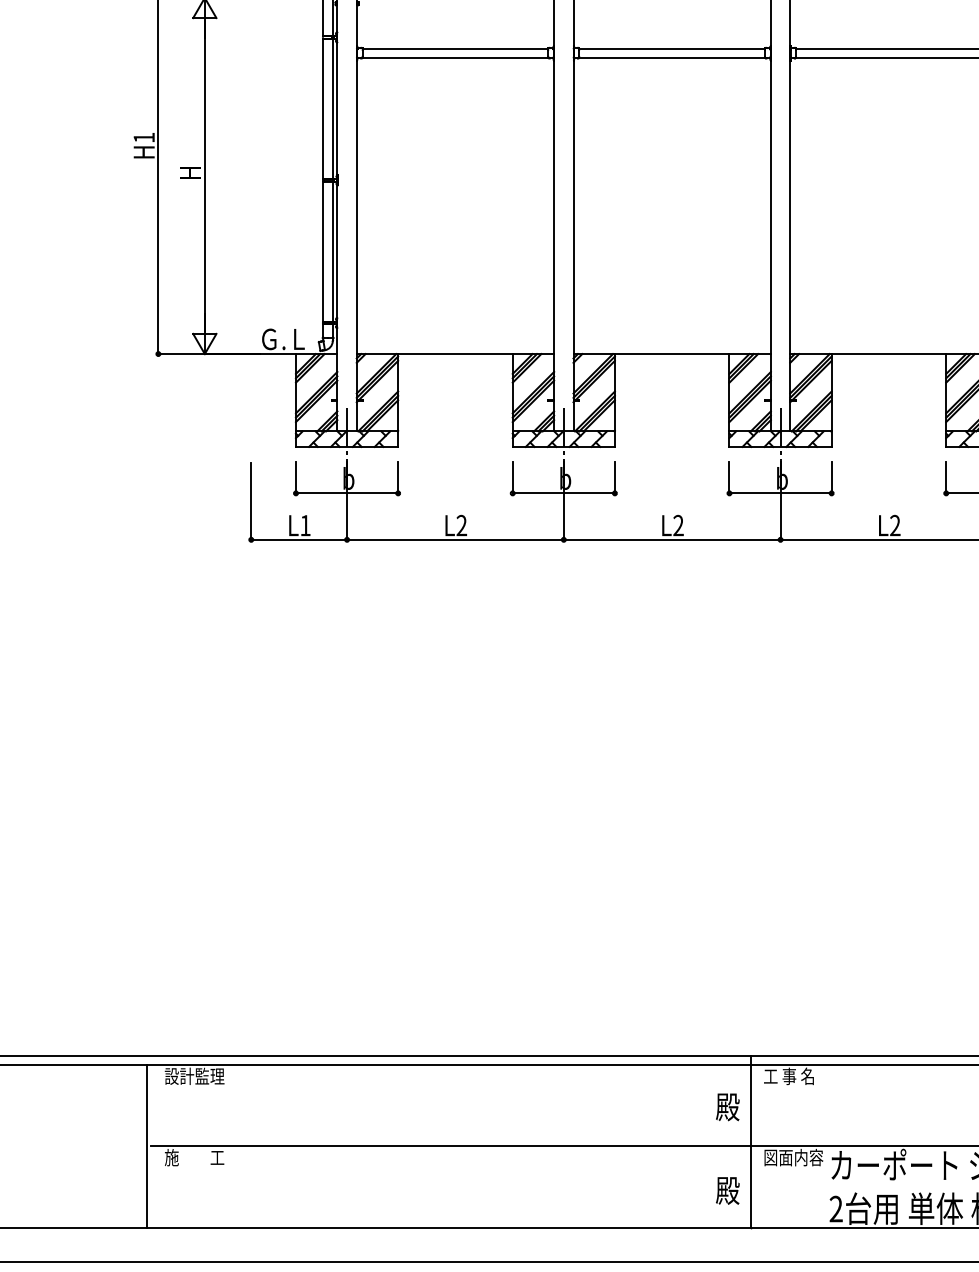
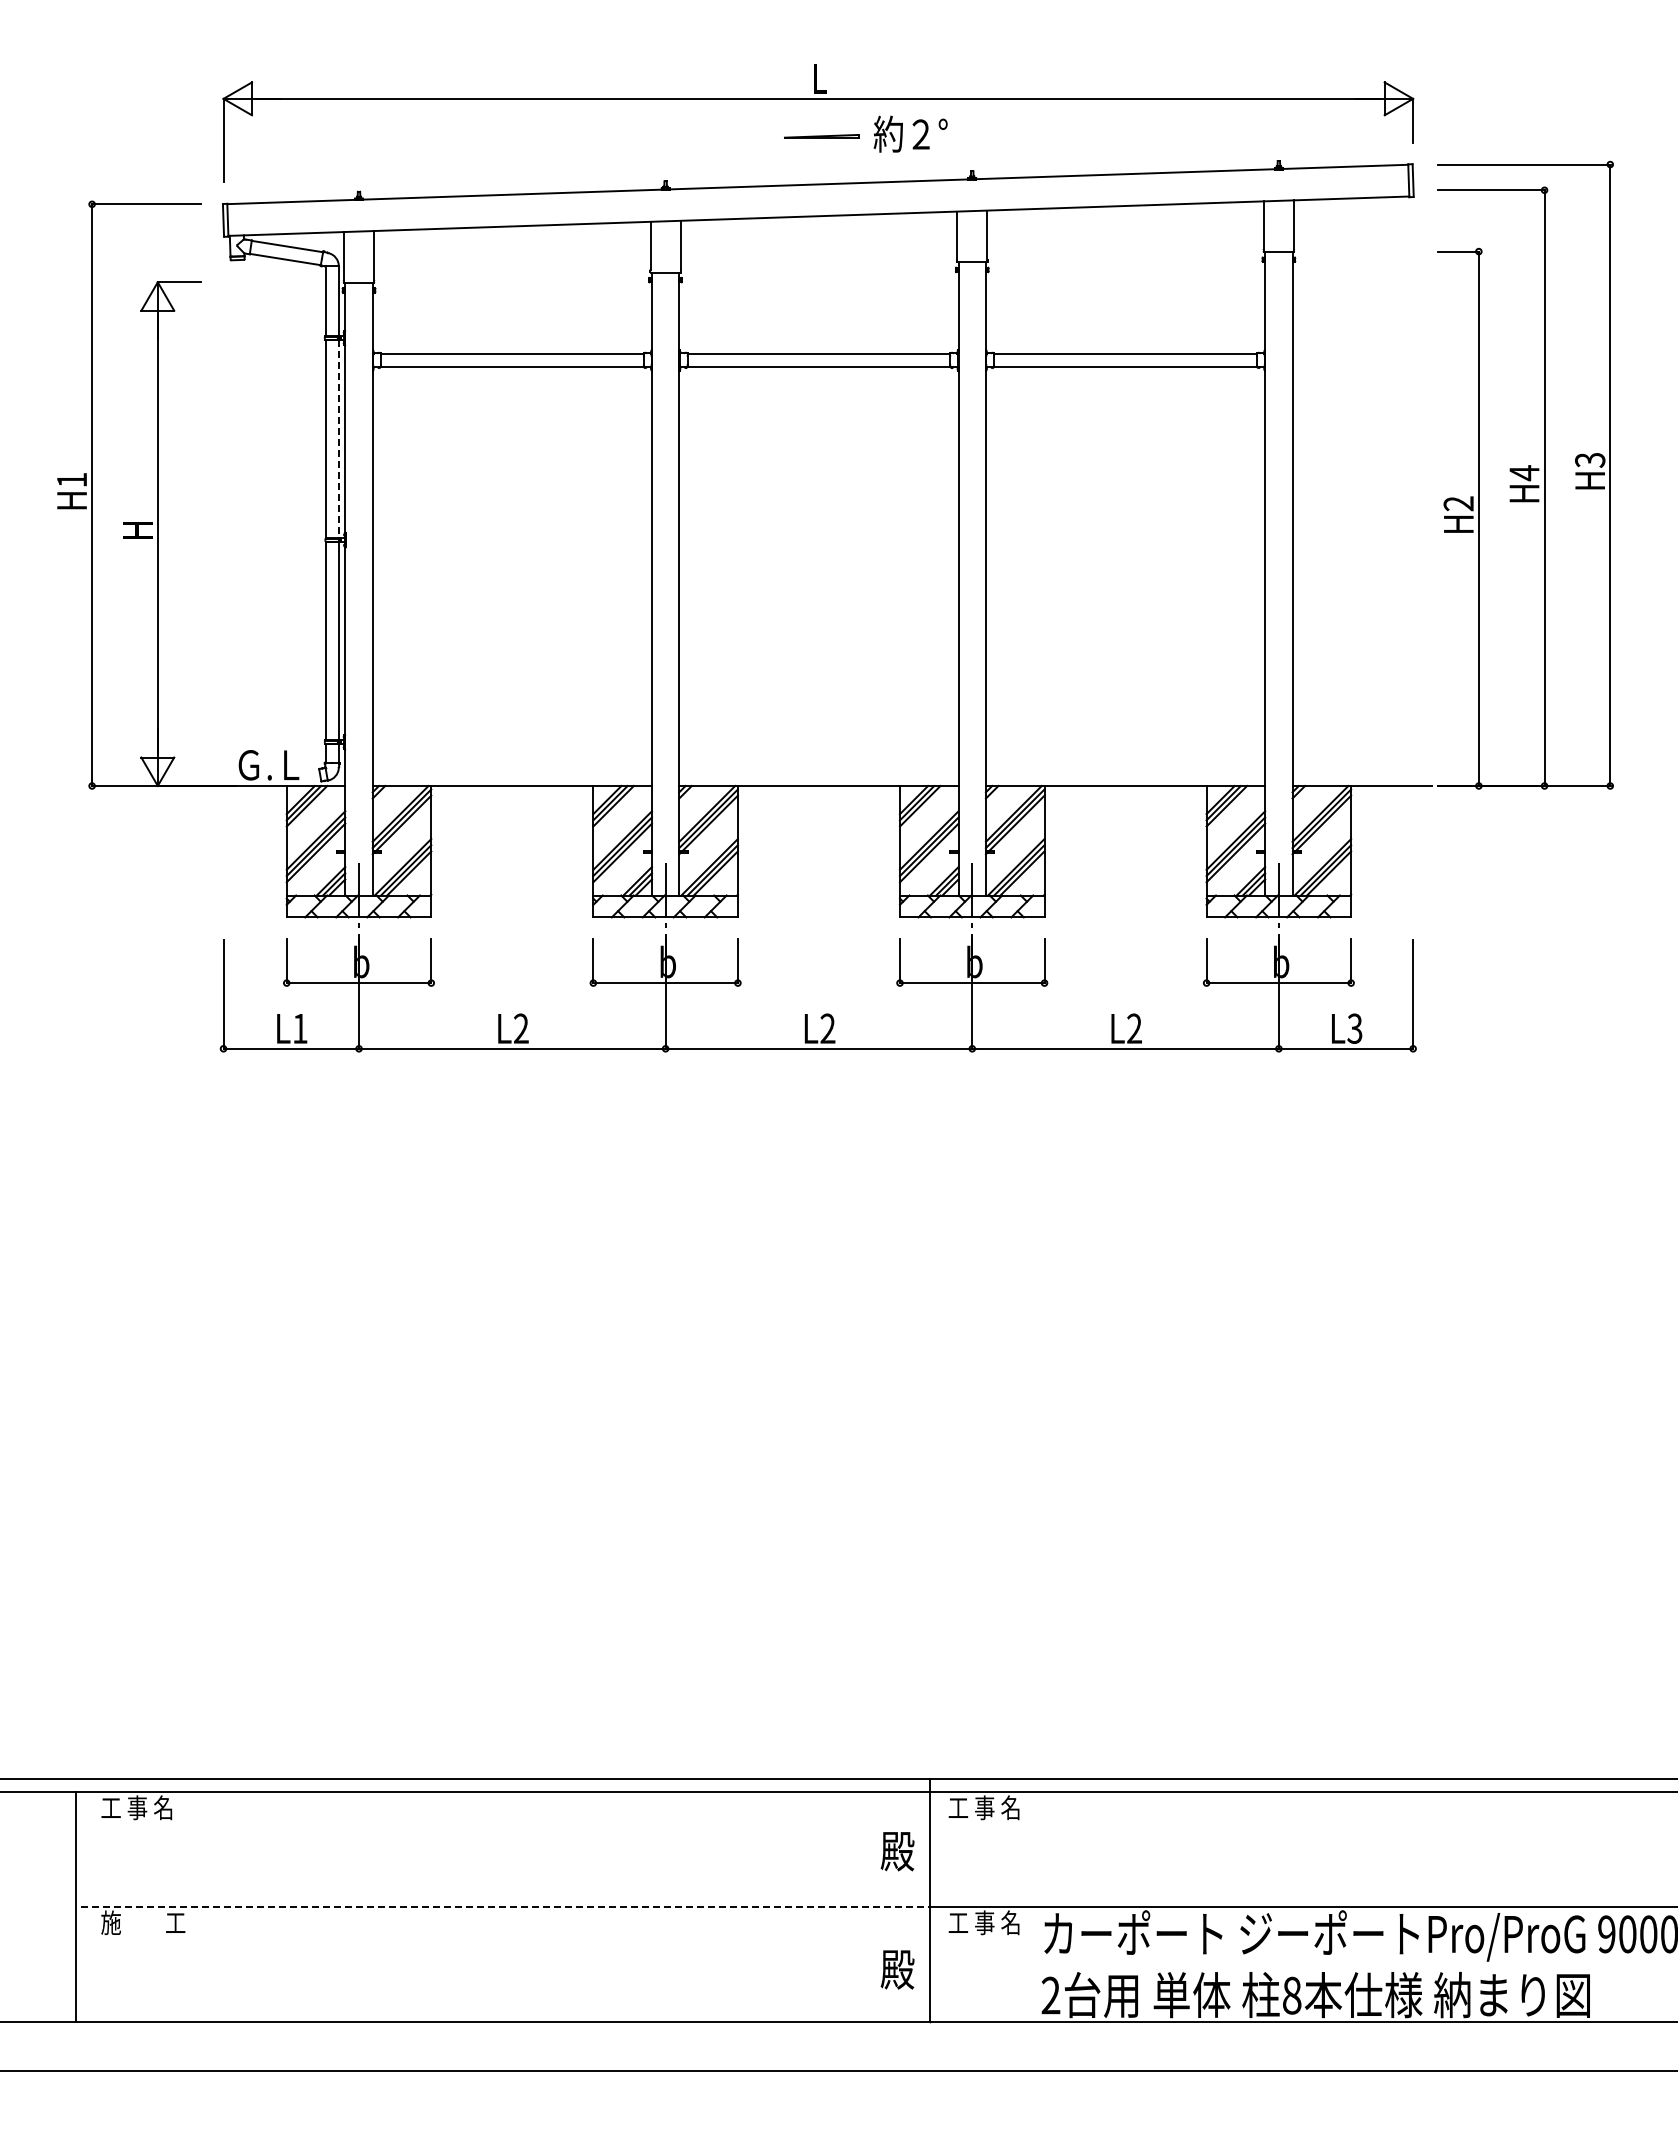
line: (332, 109) -> (338, 439), solid -> dashed
text: (194, 1076) -> (143, 1807), 設計監理 -> 工 事 名
line: (450, 1146) -> (505, 1906), solid -> dashed
text: (793, 1157) -> (990, 1922), 図面内容 -> 工 事 名

